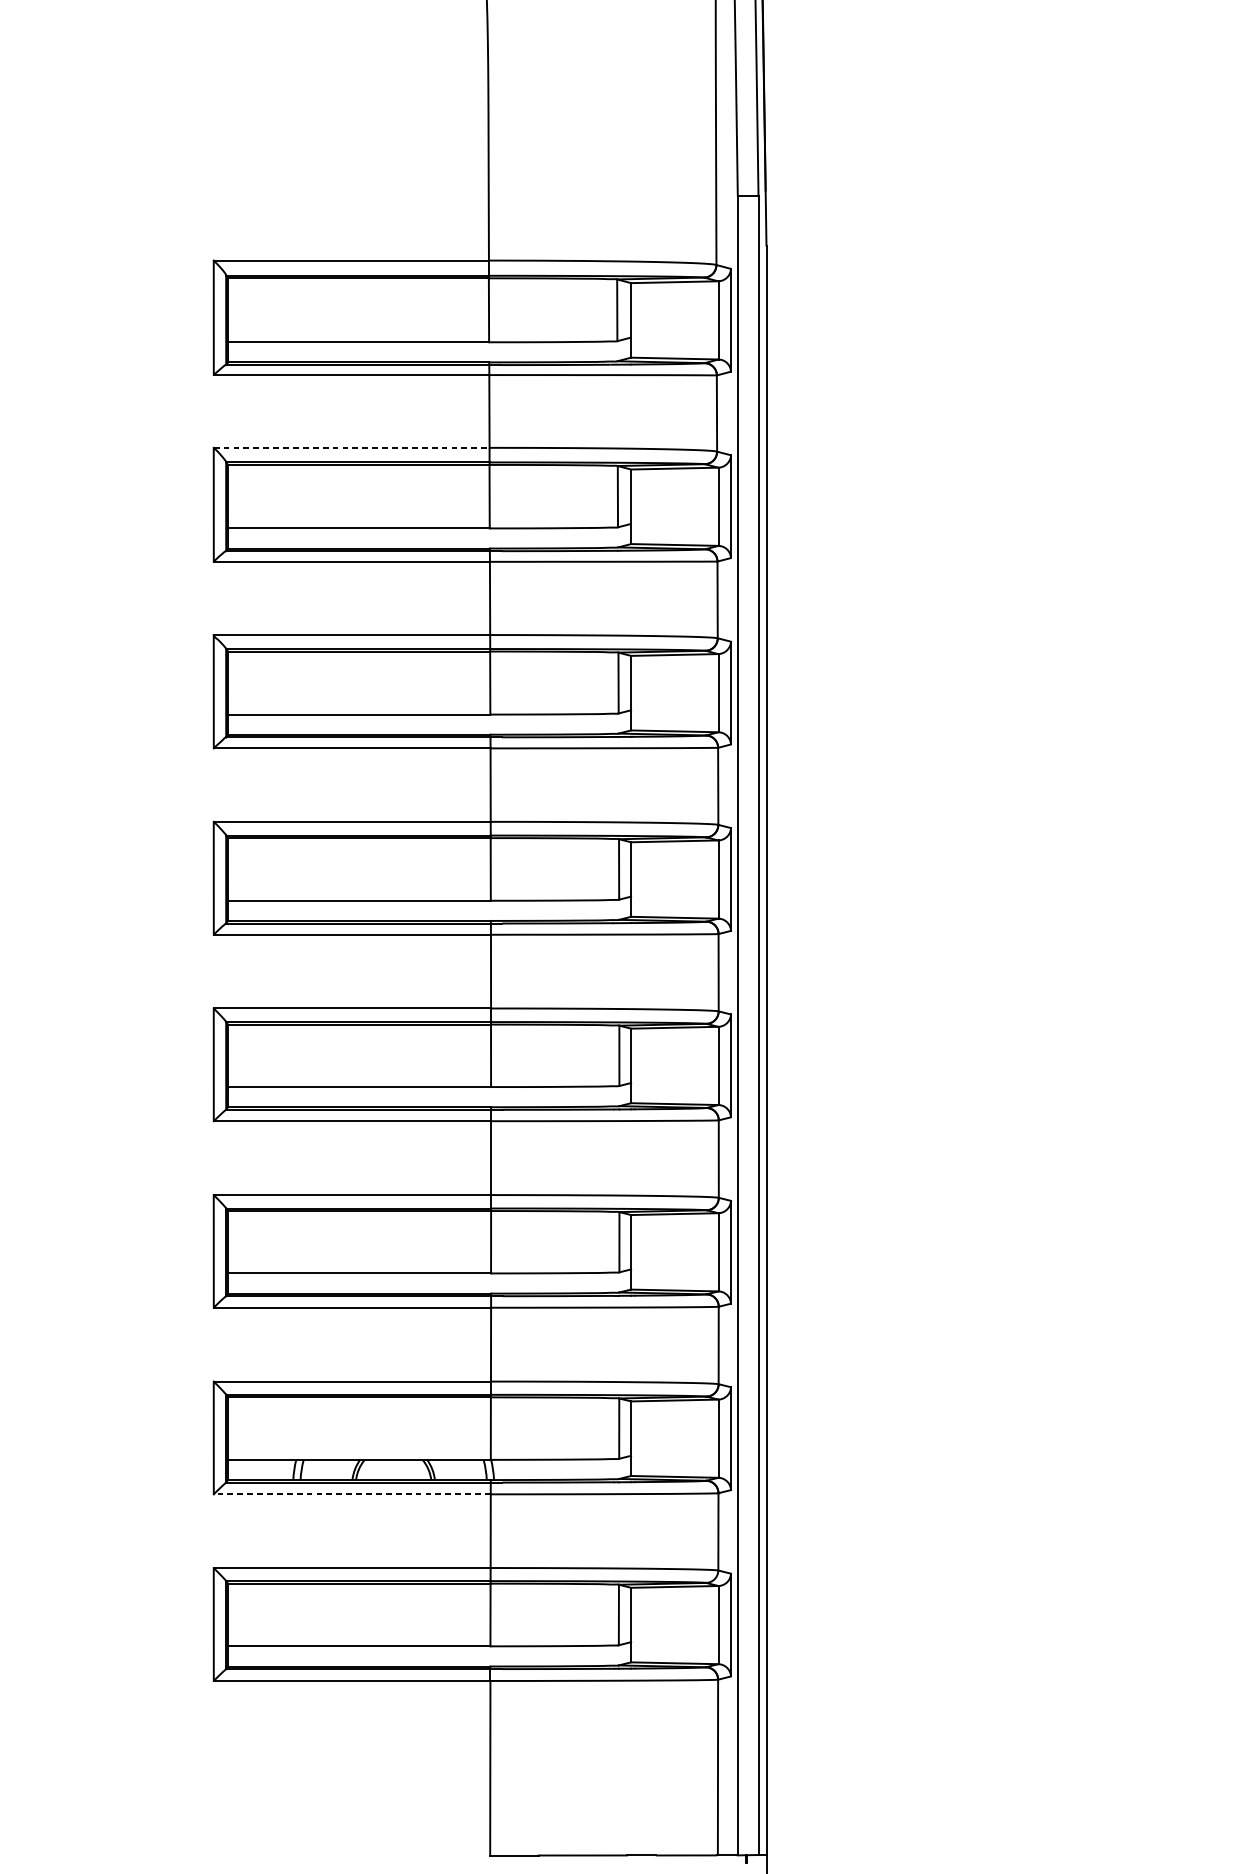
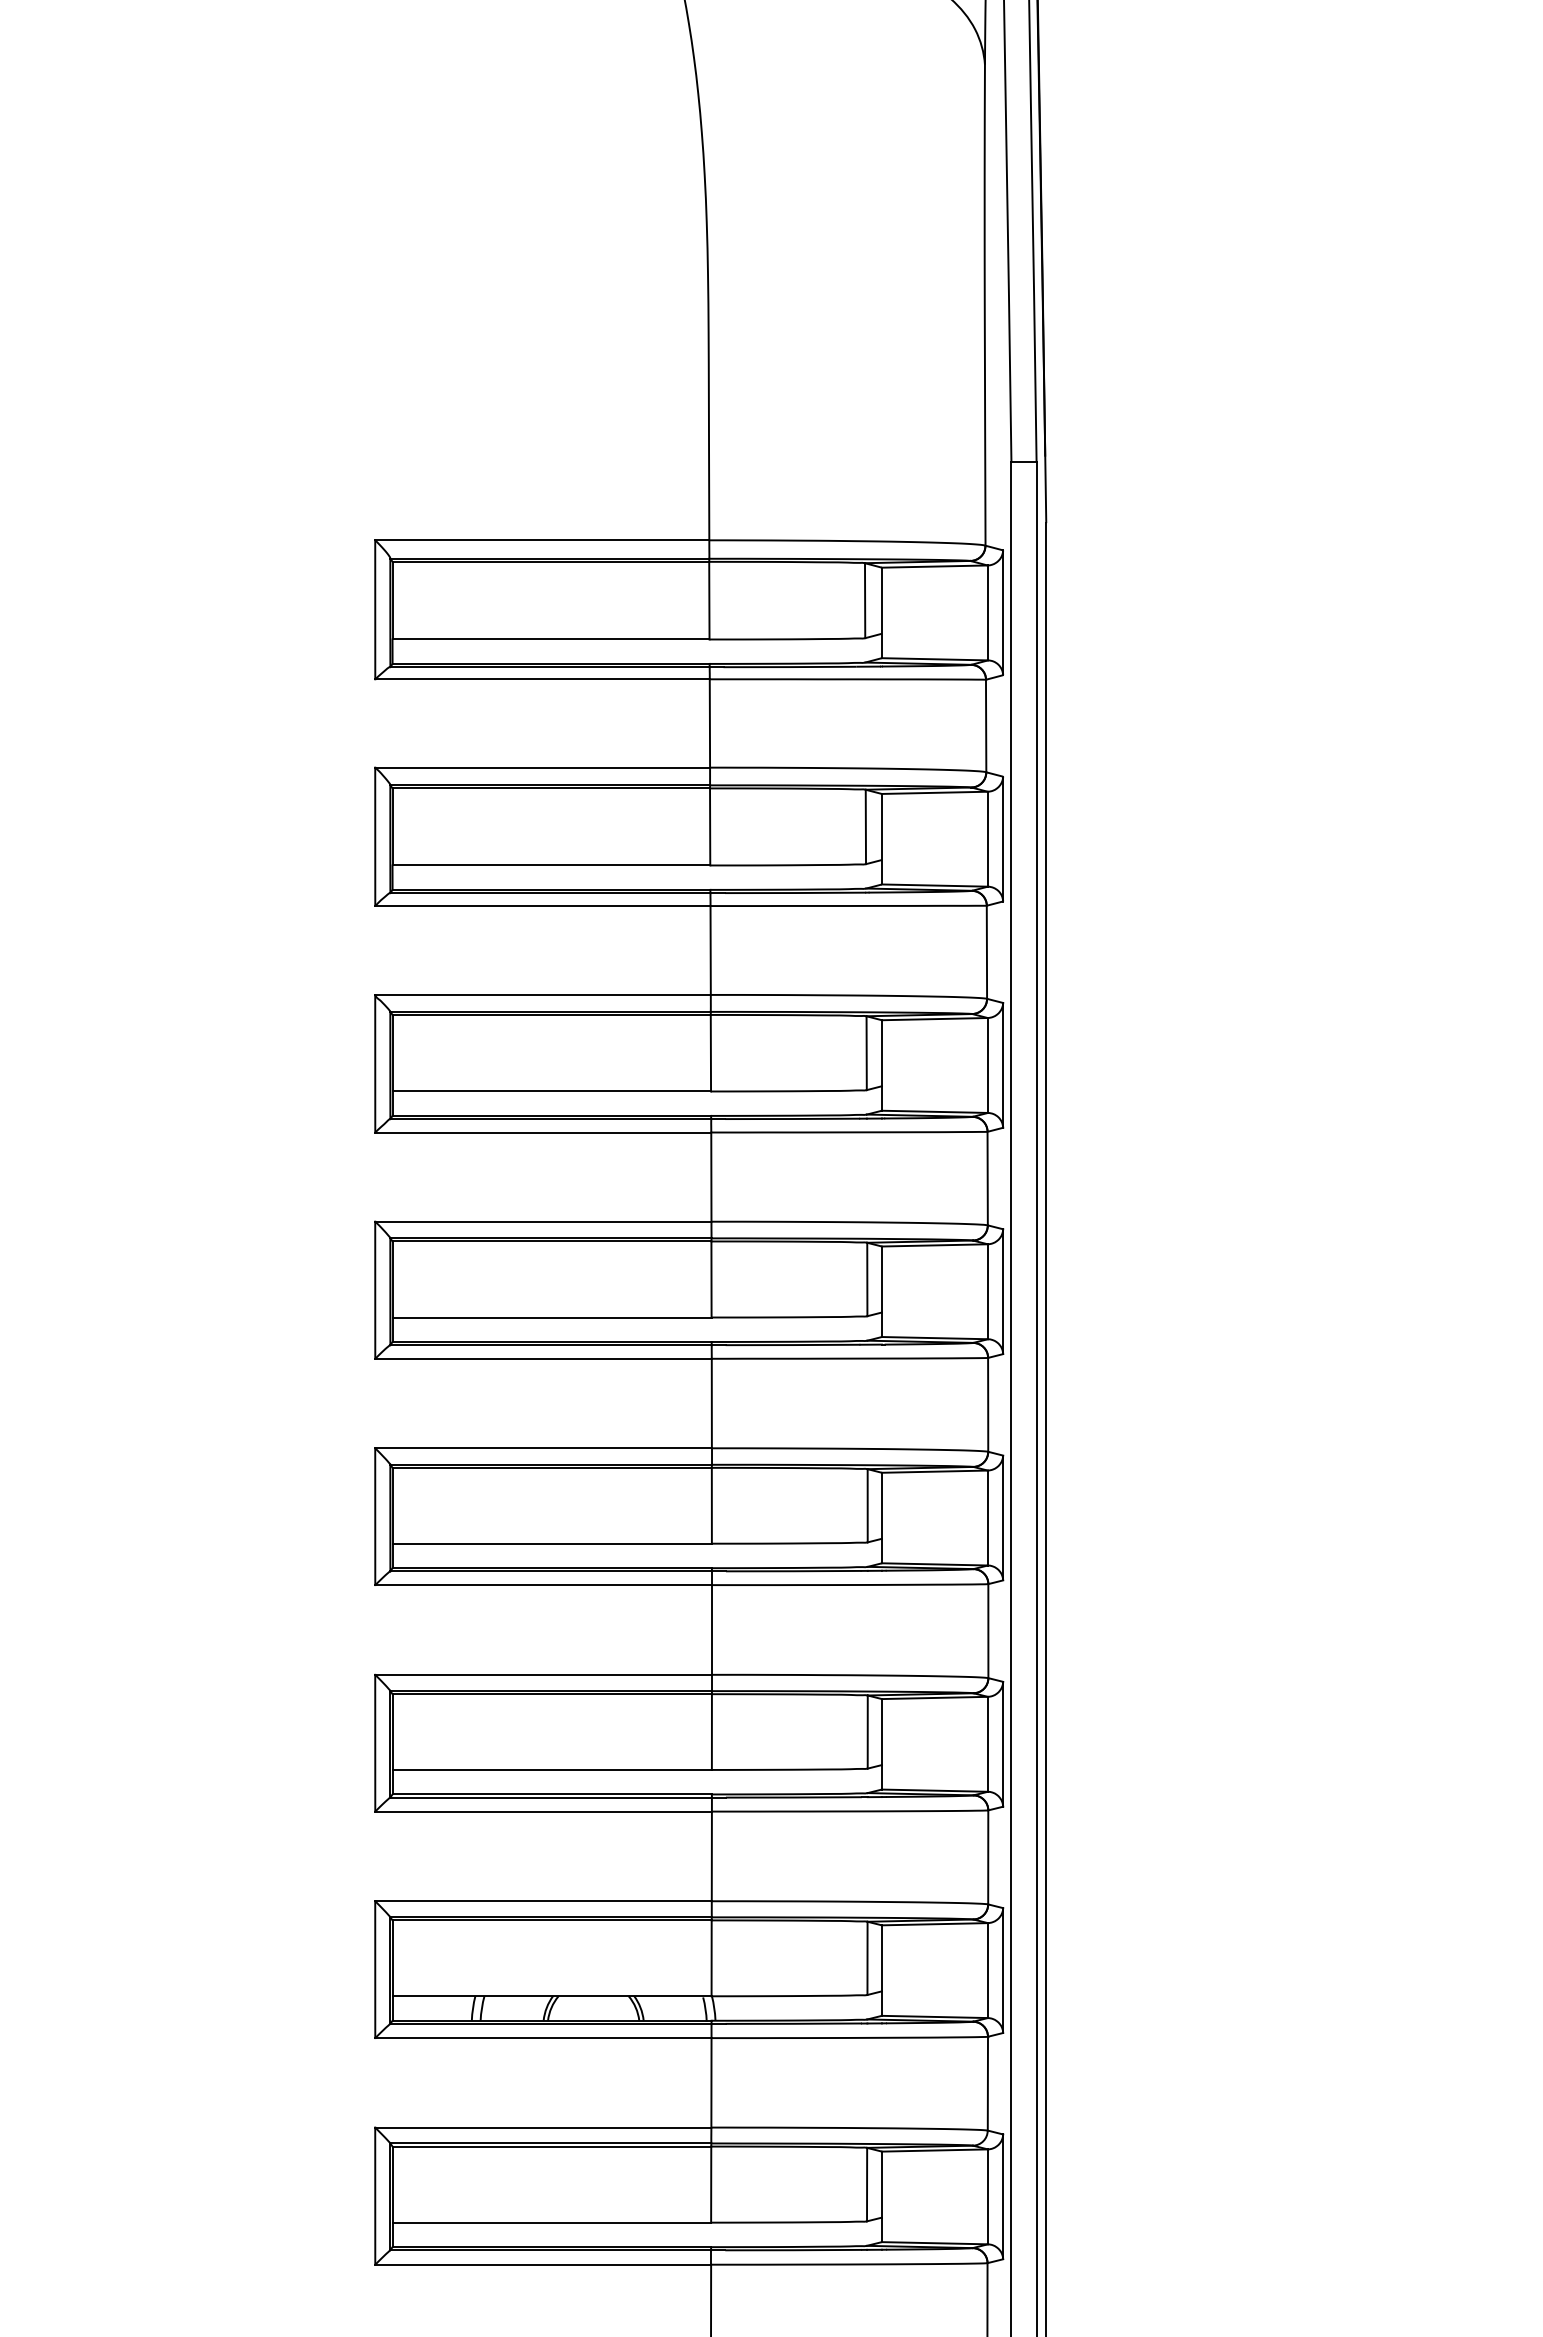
line: (352, 447) -> (543, 767), dashed -> solid
line: (351, 1494) -> (542, 2038), dashed -> solid

